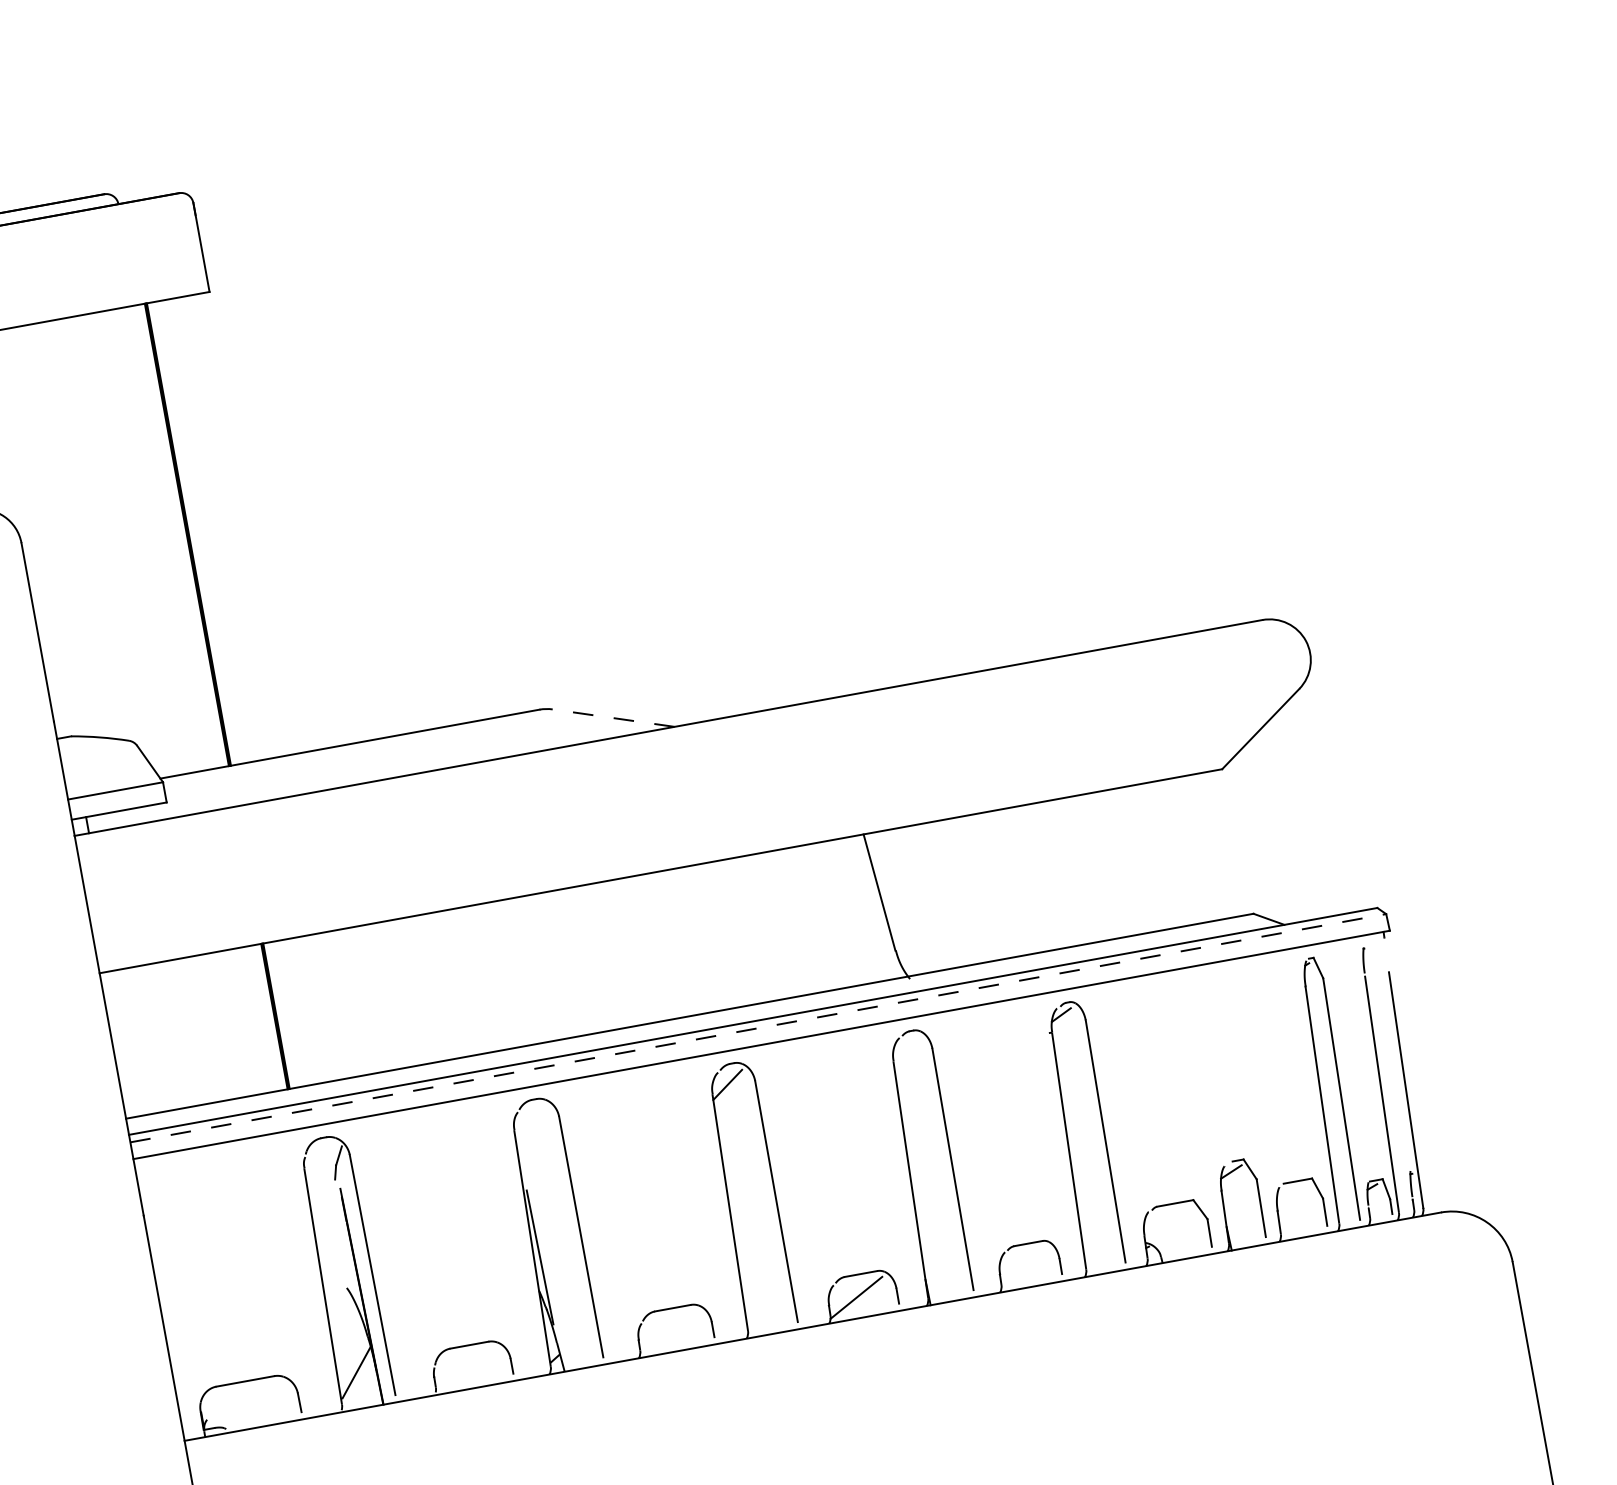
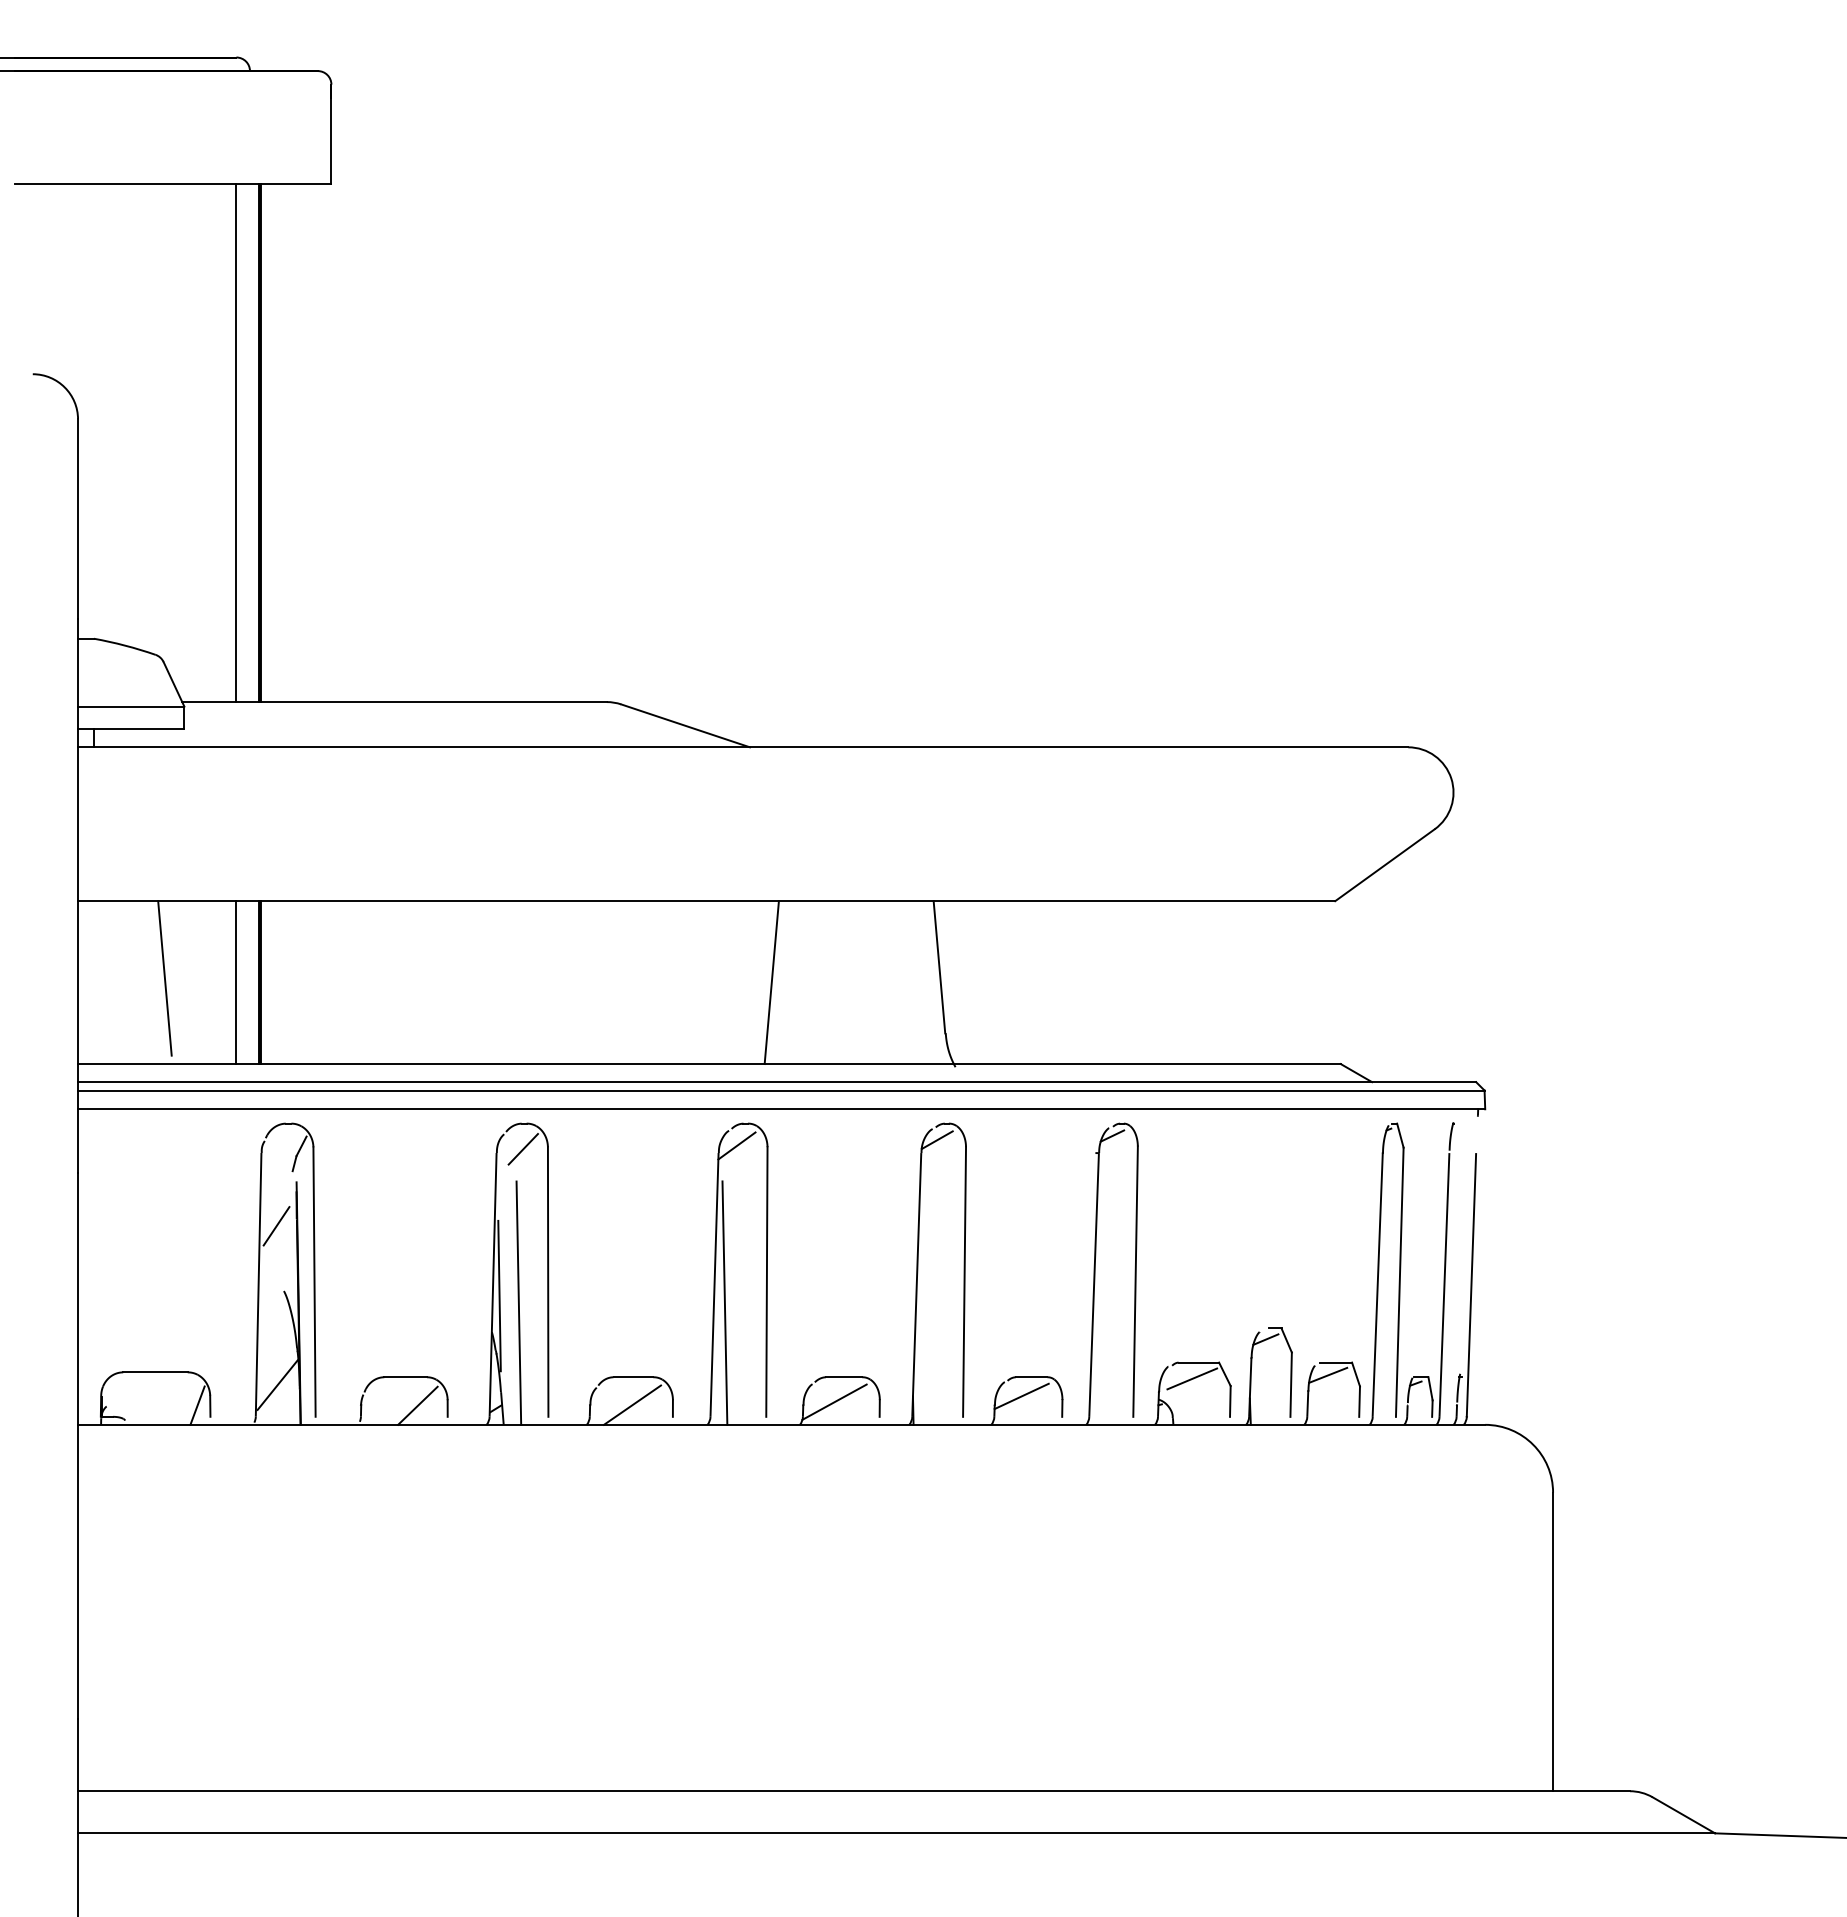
line: (165, 539) -> (235, 443), added
line: (613, 717) -> (685, 725), dashed -> solid
line: (732, 933) -> (771, 982), added
line: (253, 1020) -> (235, 982), added
line: (189, 1028) -> (164, 978), added
line: (758, 1028) -> (781, 1090), dashed -> solid
line: (904, 1047) -> (936, 1140), added
line: (536, 1122) -> (522, 1149), added
line: (1292, 1192) -> (1328, 1374), added
line: (1172, 1218) -> (1192, 1378), added
line: (741, 1226) -> (724, 1302), added
line: (329, 1231) -> (276, 1226), added
line: (558, 1260) -> (518, 1302), added
line: (1022, 1262) -> (1021, 1396), added
line: (676, 1332) -> (632, 1404), added
line: (484, 1368) -> (417, 1405), added
line: (288, 1404) -> (197, 1405), added

